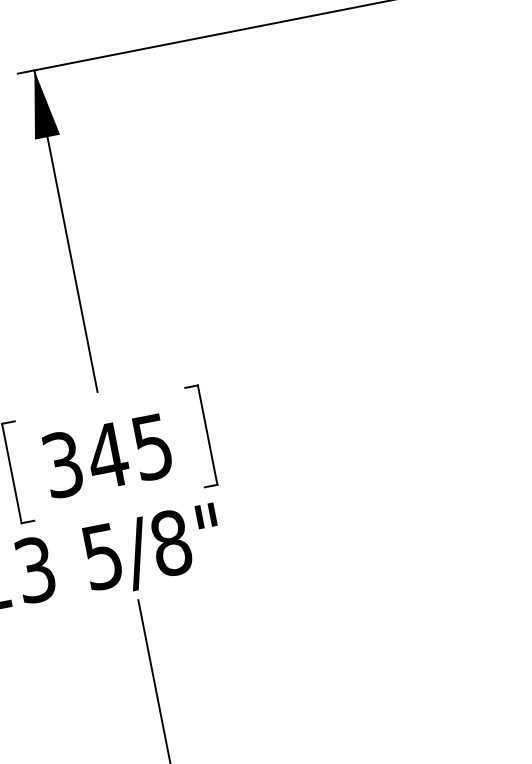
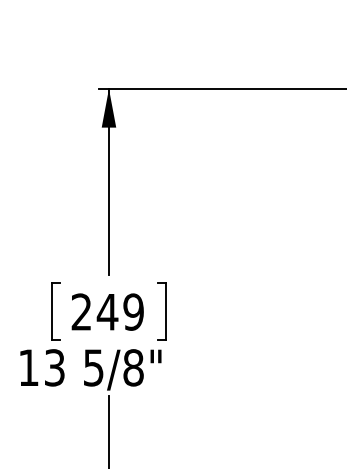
text: (107, 454) -> (107, 311), 345 -> 249

